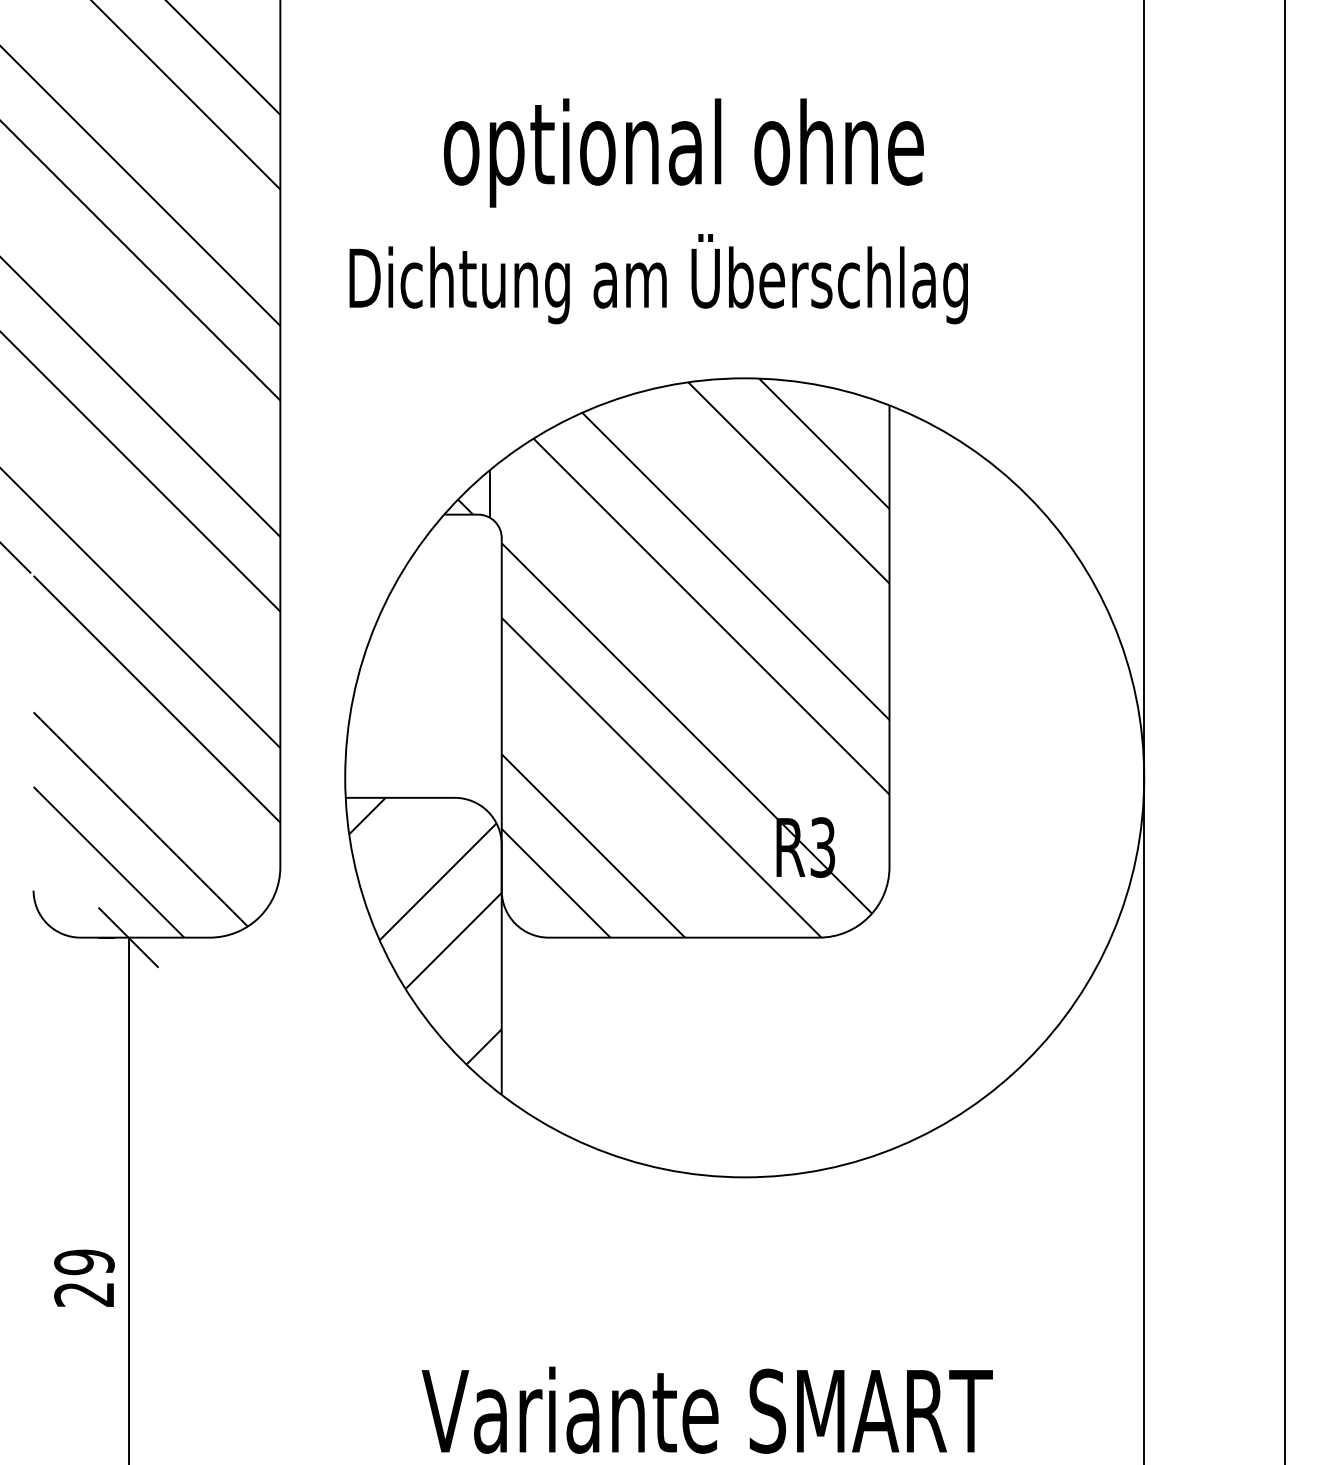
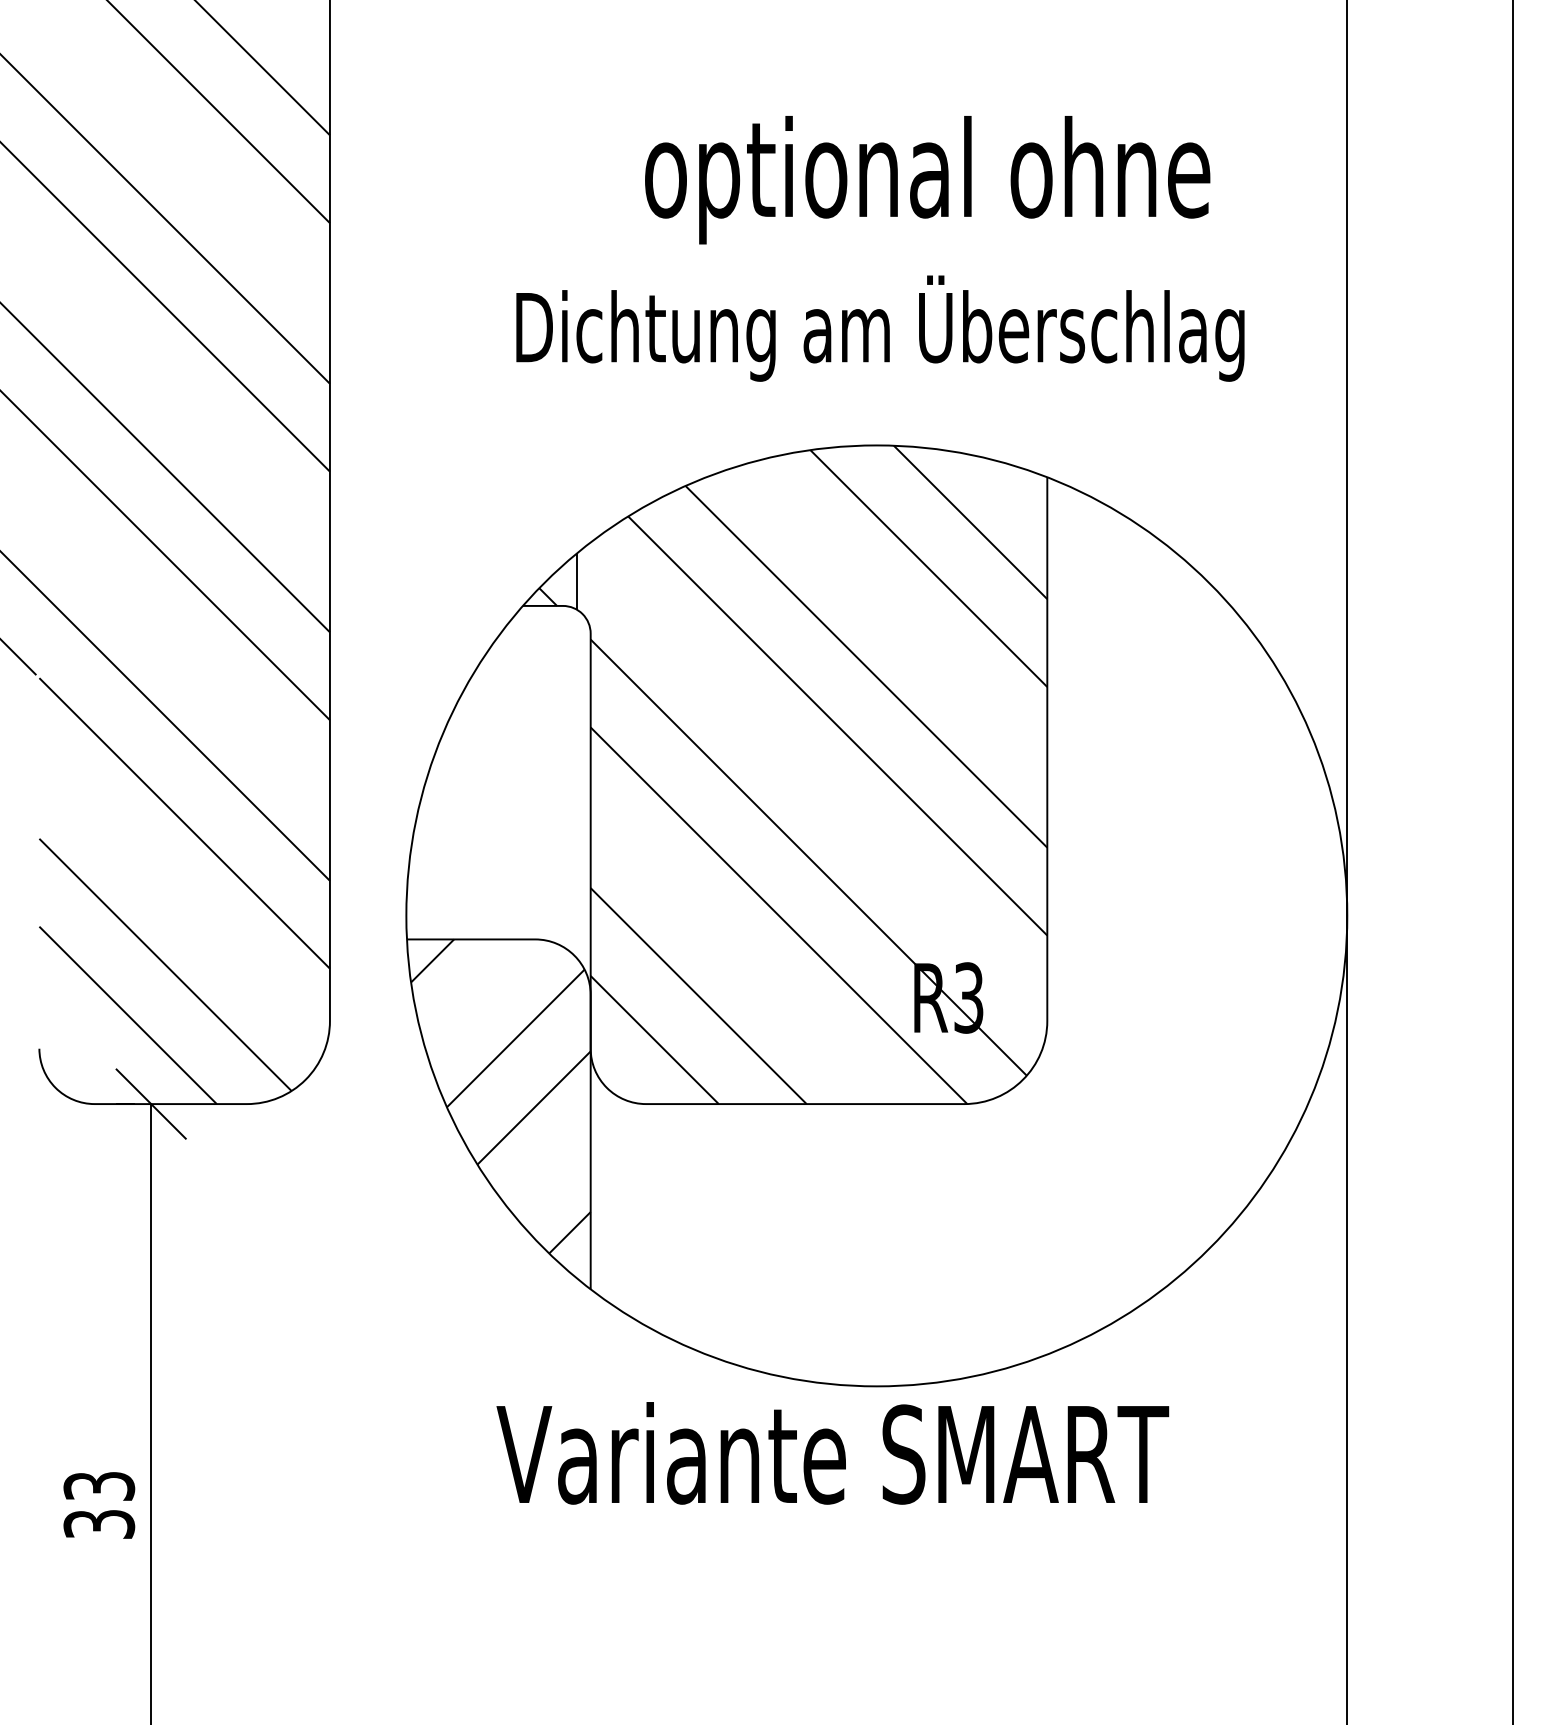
text: (683, 152) -> (927, 179), moved
text: (658, 279) -> (880, 329), moved
text: (84, 1277) -> (99, 1504), 29 -> 33
text: (706, 1409) -> (831, 1452), moved

